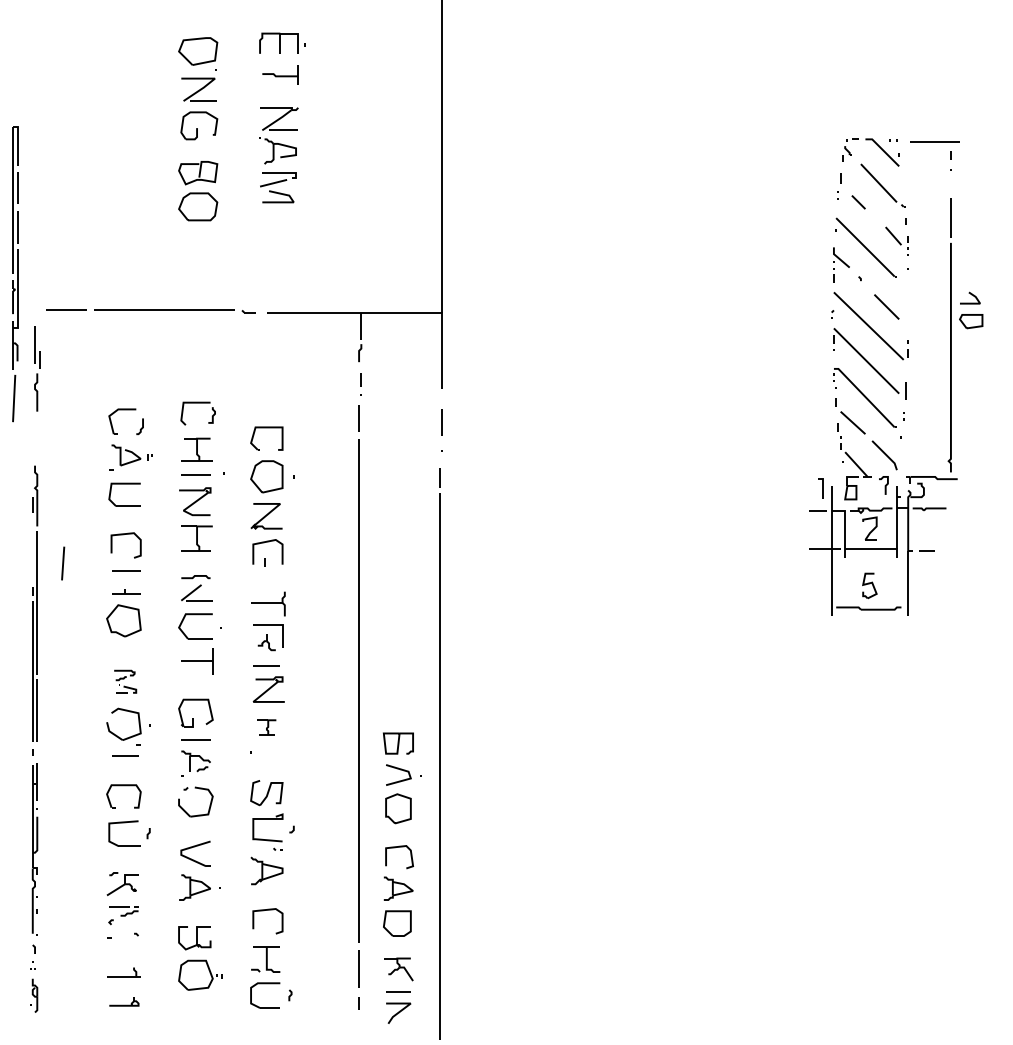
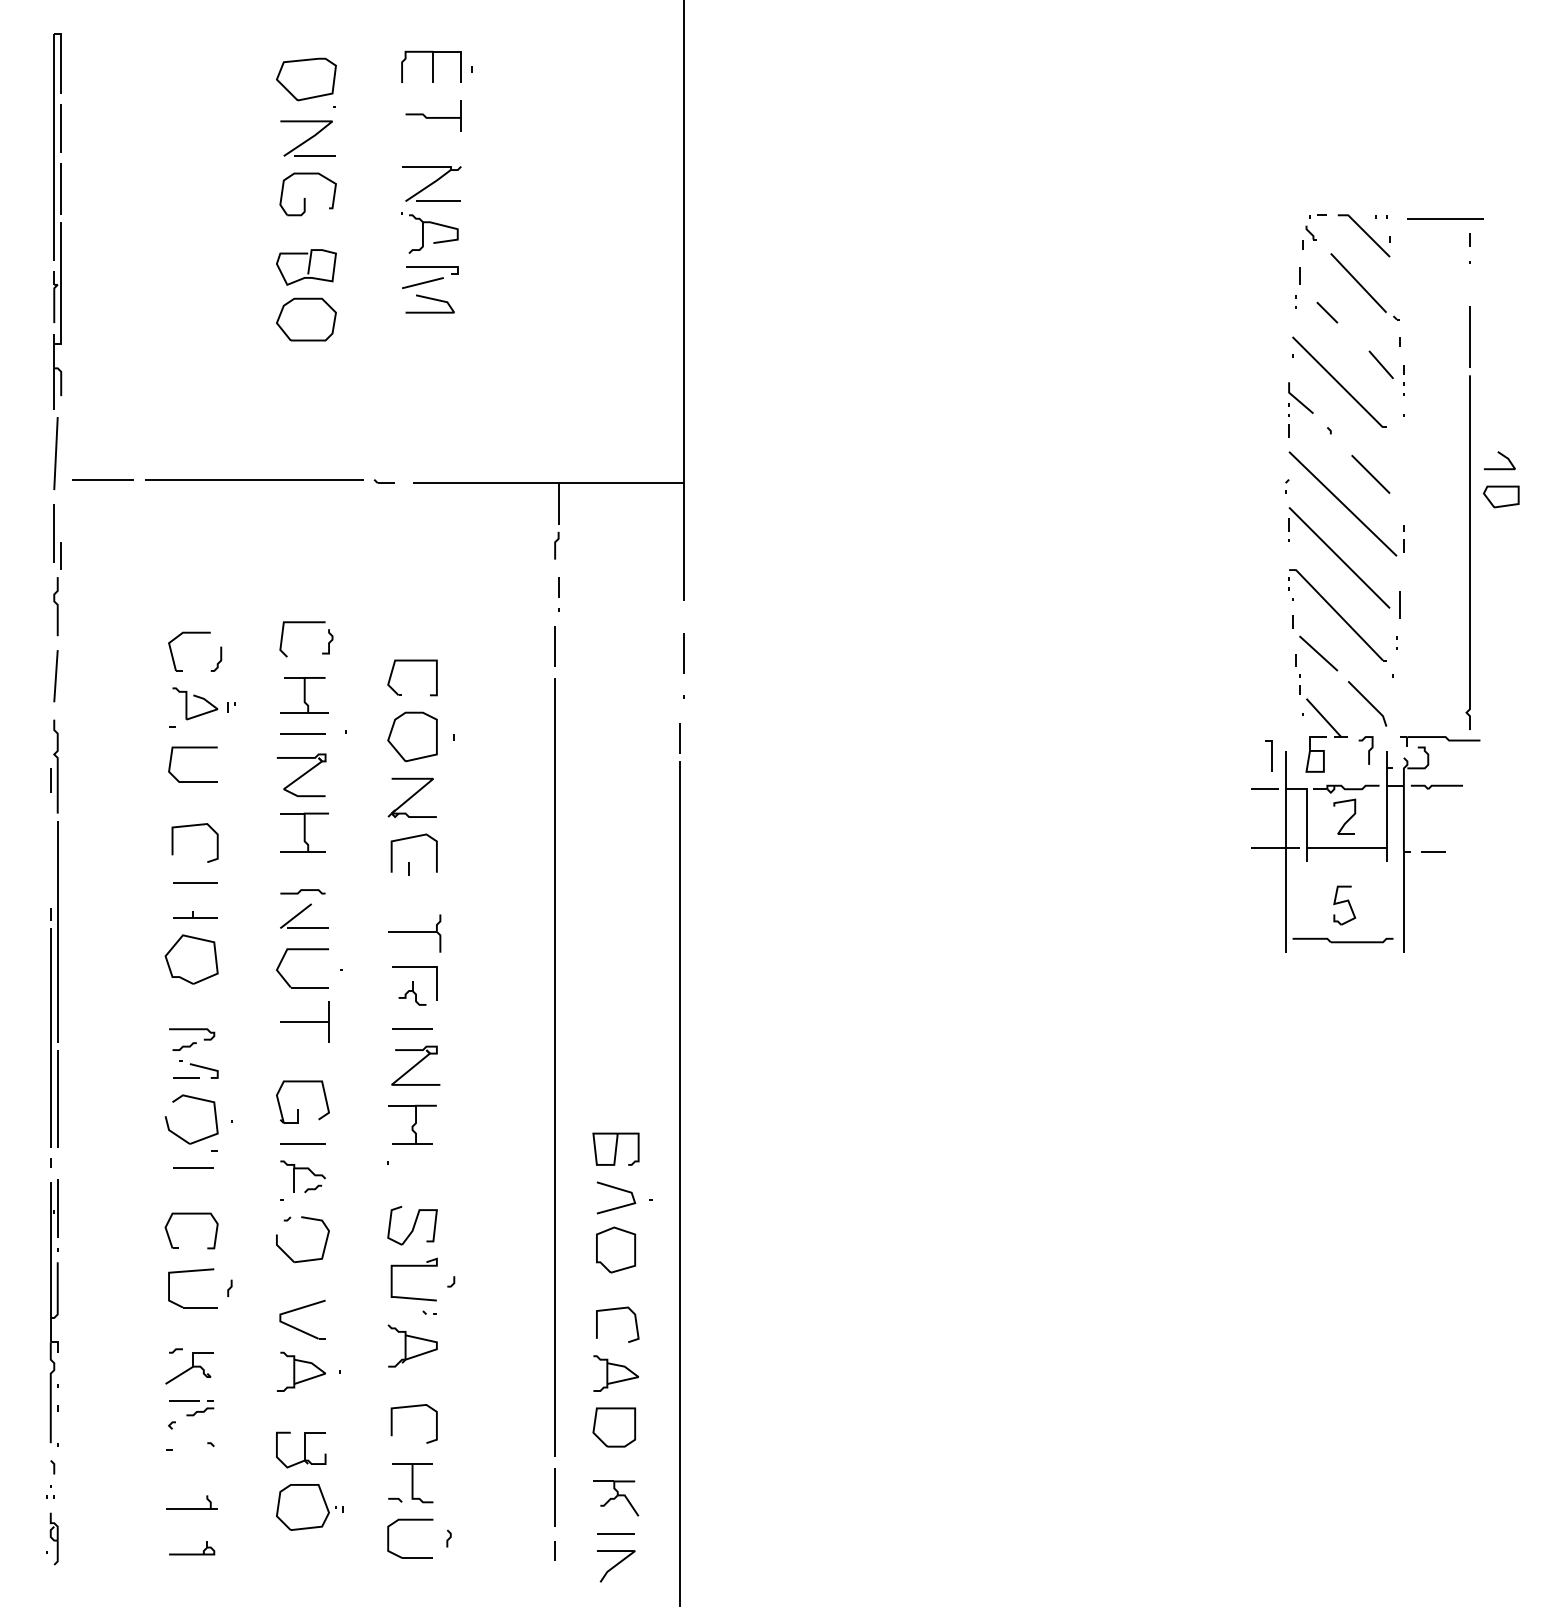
part: (15, 274) -> (58, 261), moved
line: (63, 563) -> (56, 676), moved
part: (125, 681) -> (194, 1053), size x1.43
part: (266, 727) -> (412, 1124), size x1.67

